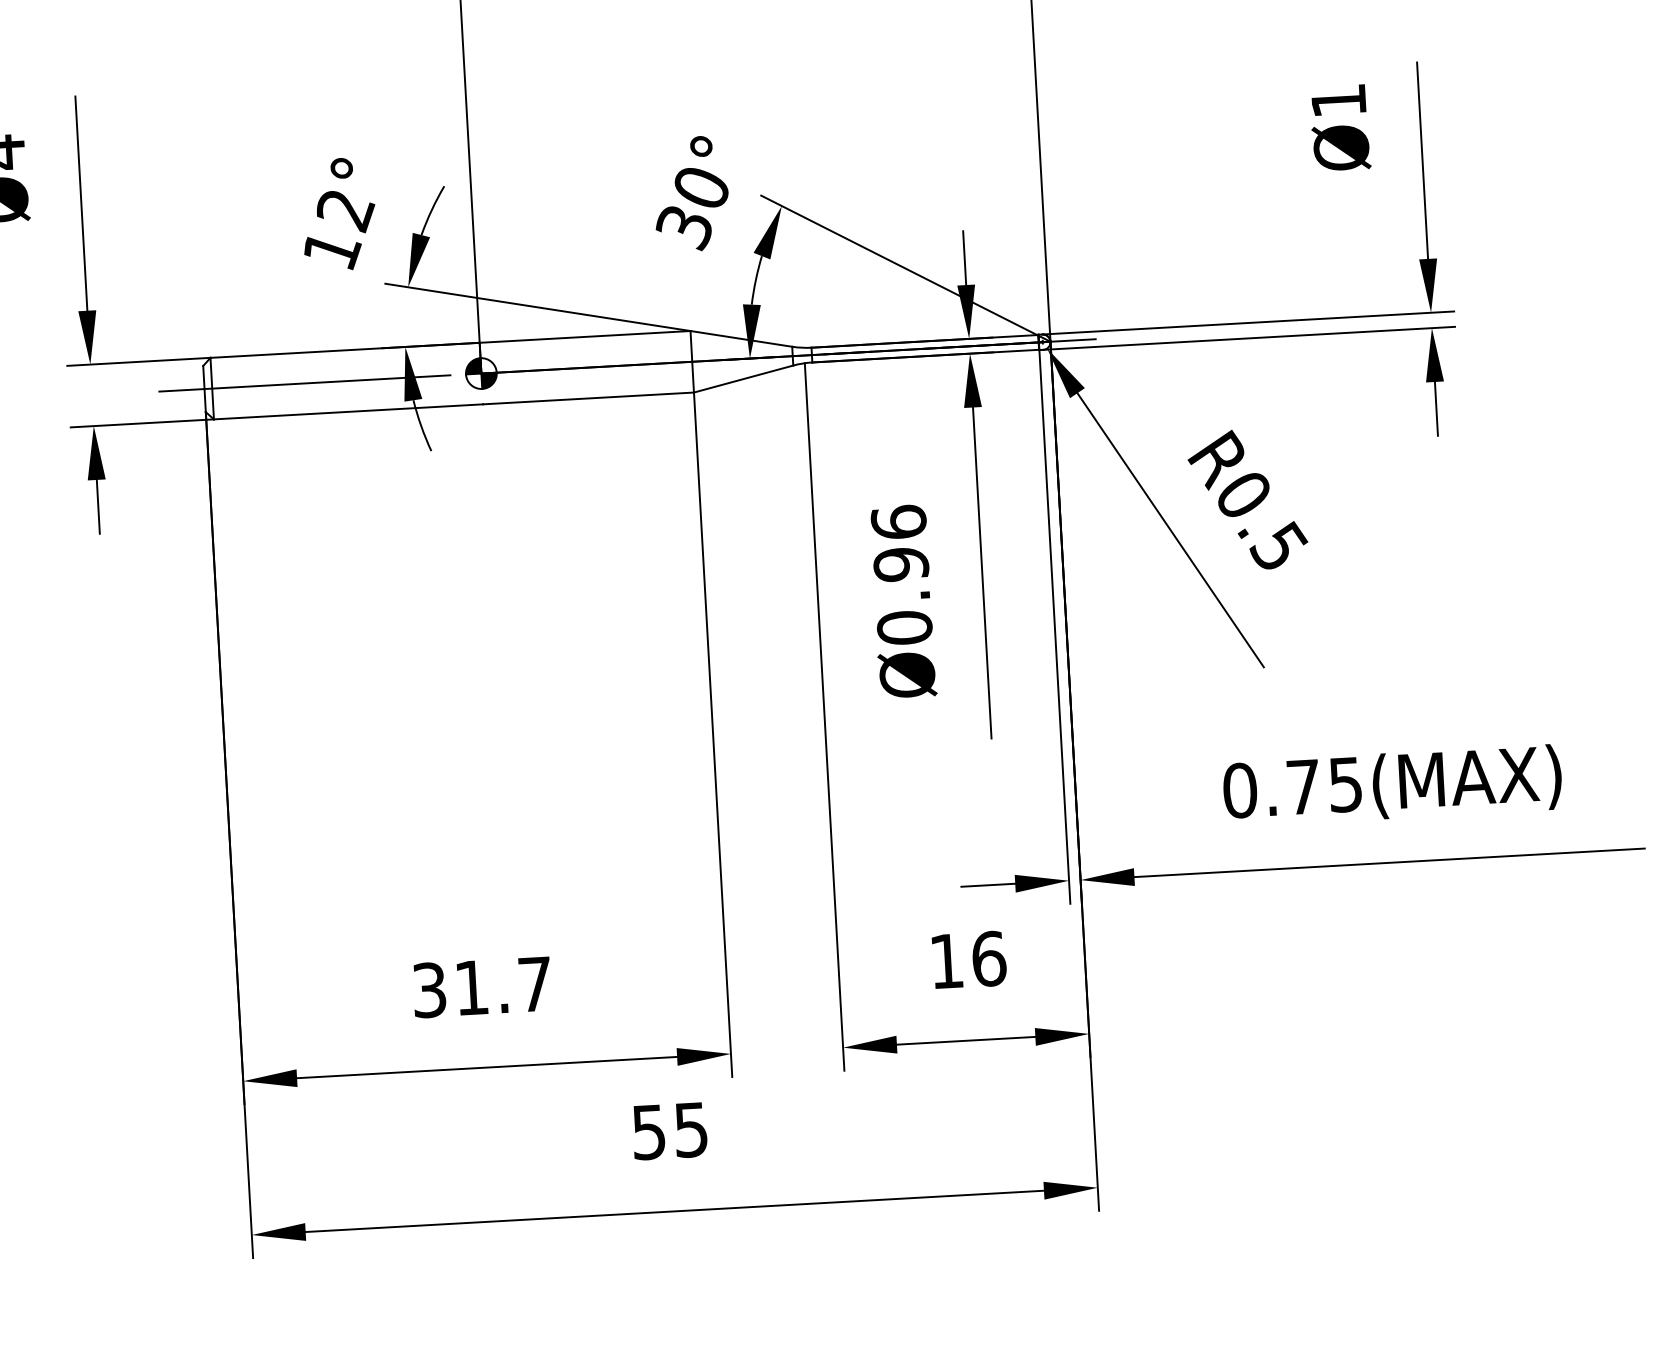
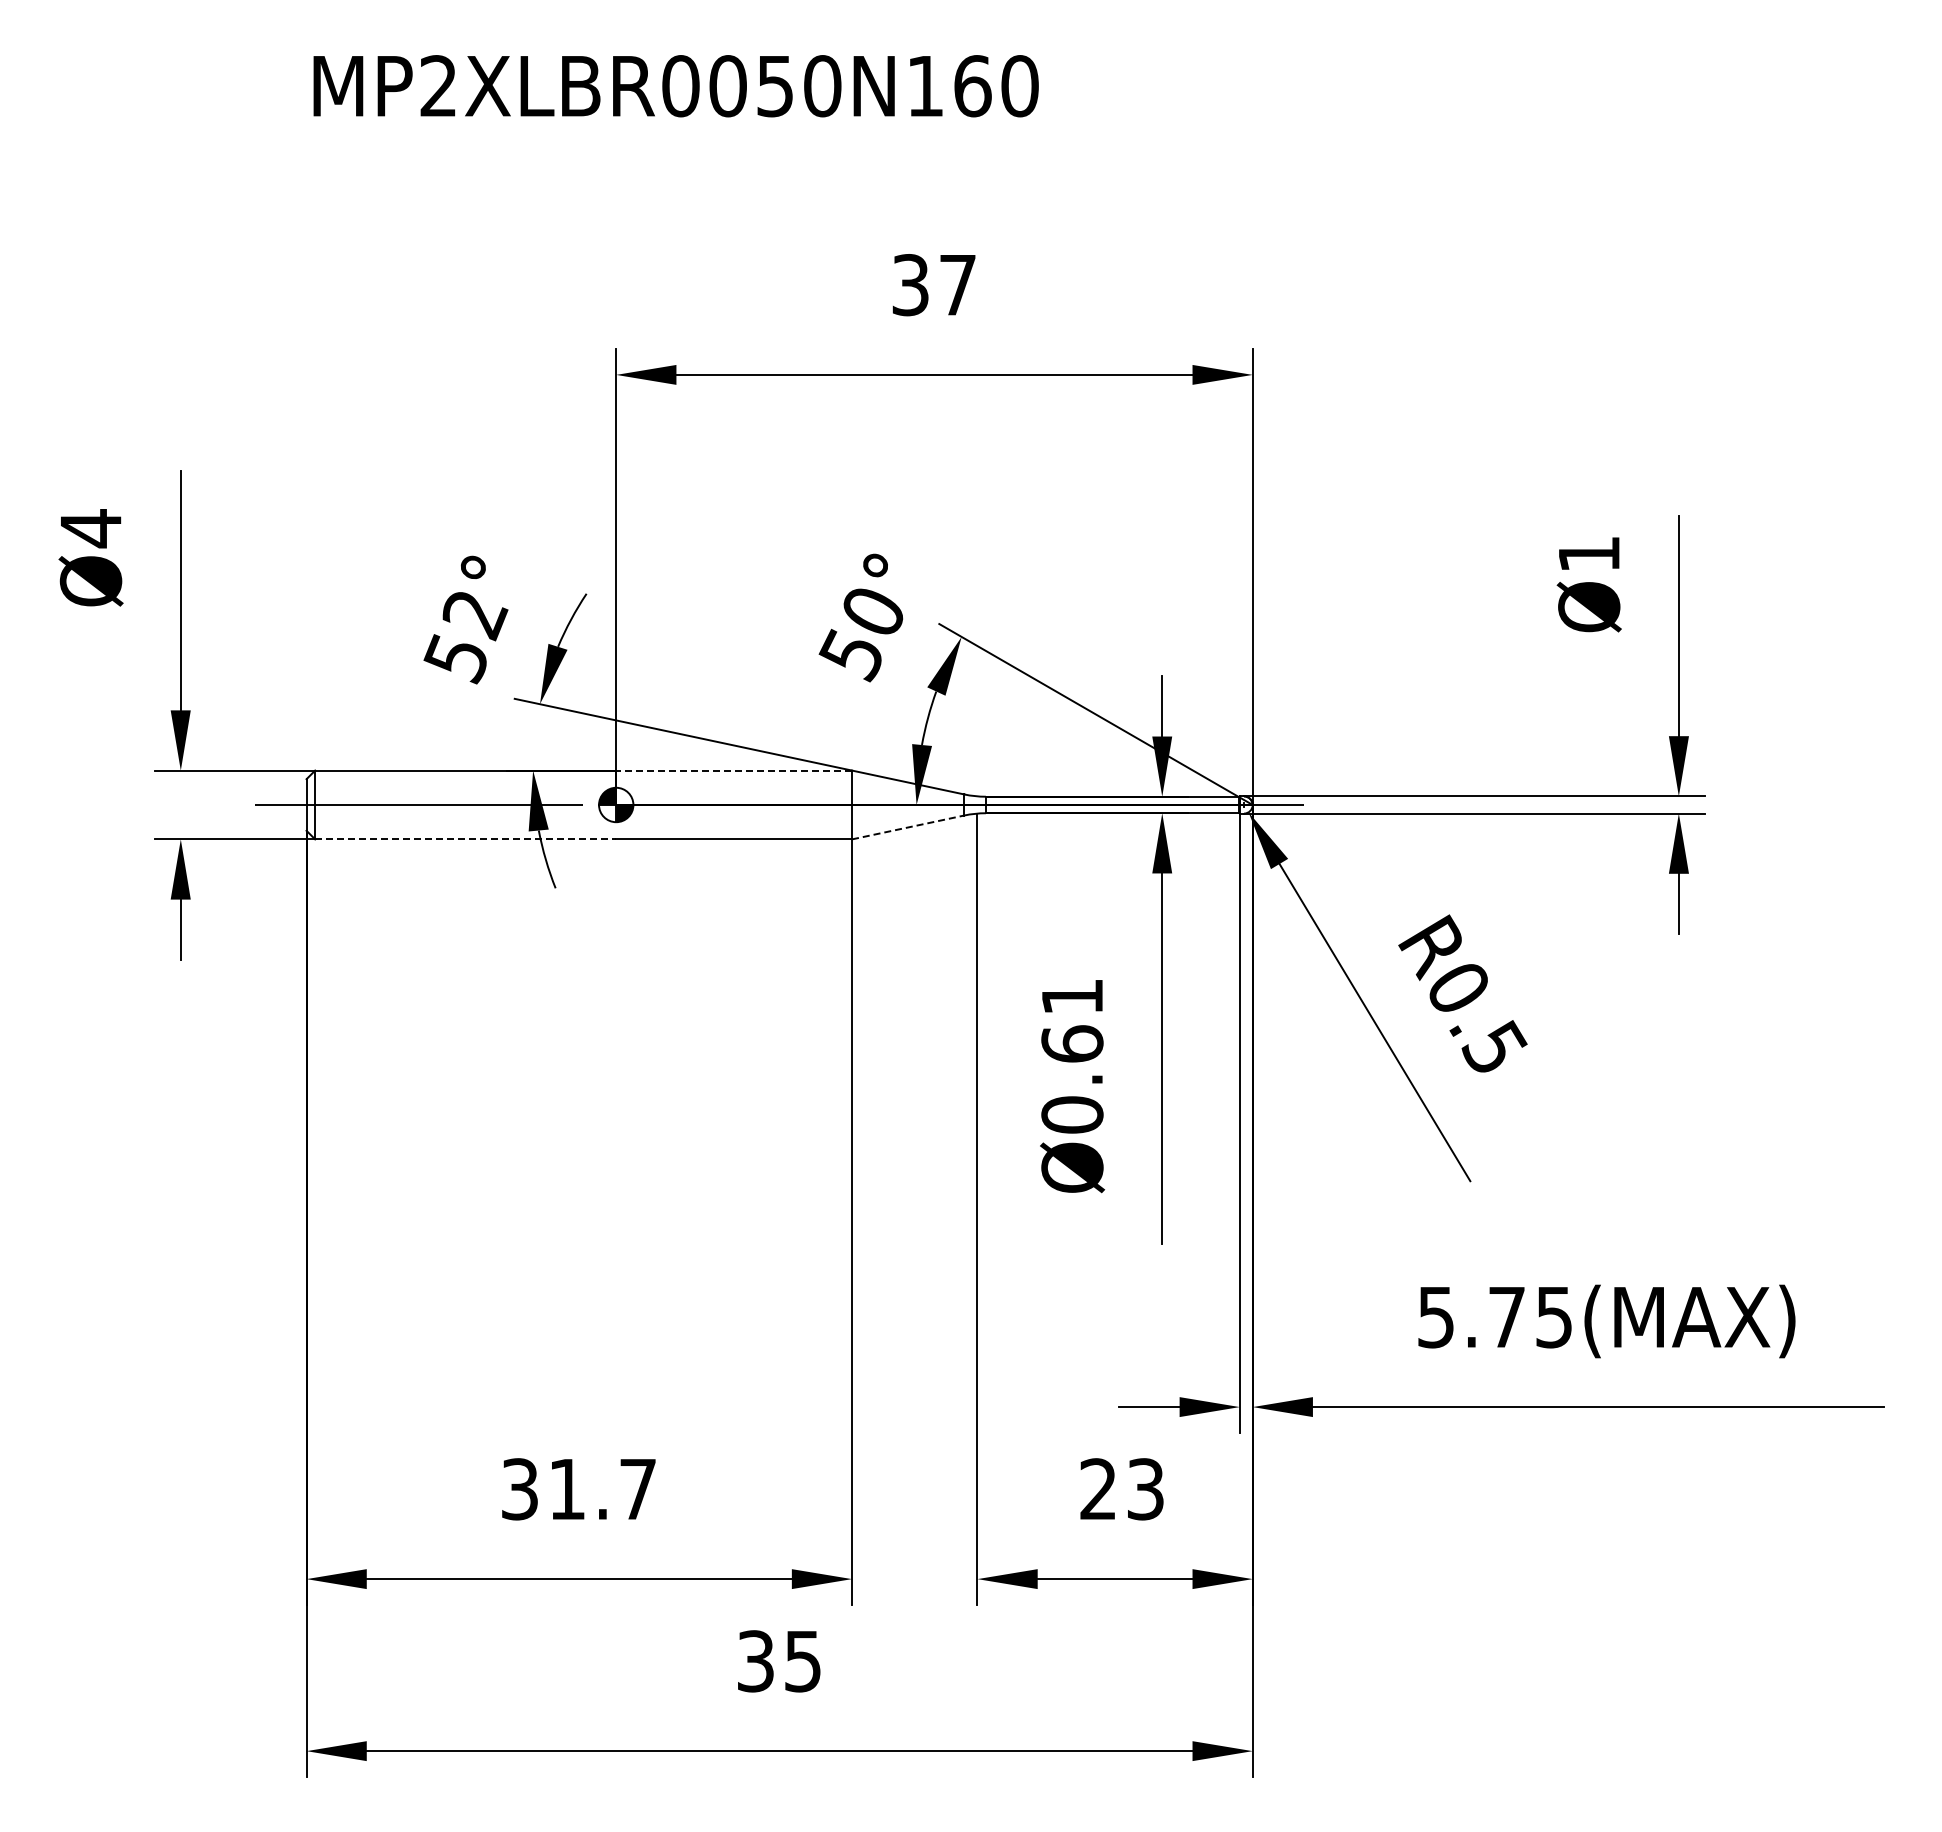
text: (682, 228) -> (849, 655), 30° -> 50°
text: (332, 251) -> (457, 659), 12° -> 52°
line: (585, 336) -> (734, 770), solid -> dashed
line: (743, 379) -> (908, 827), solid -> dashed
line: (348, 411) -> (465, 839), solid -> dashed
text: (900, 542) -> (1072, 1019), Ø0.96 -> Ø0.61
text: (1239, 790) -> (1435, 1317), 0.75(MAX) -> 5.75(MAX)
text: (968, 960) -> (1122, 1489), 16 -> 23
text: (648, 1131) -> (755, 1660), 55 -> 35

